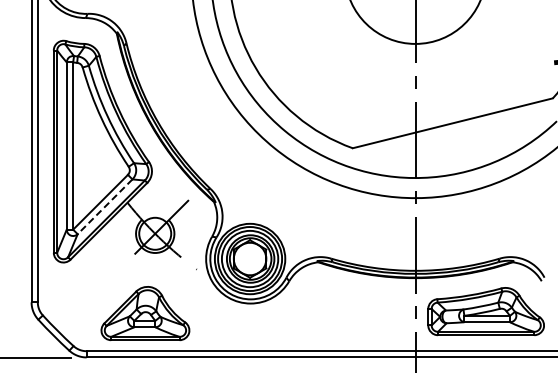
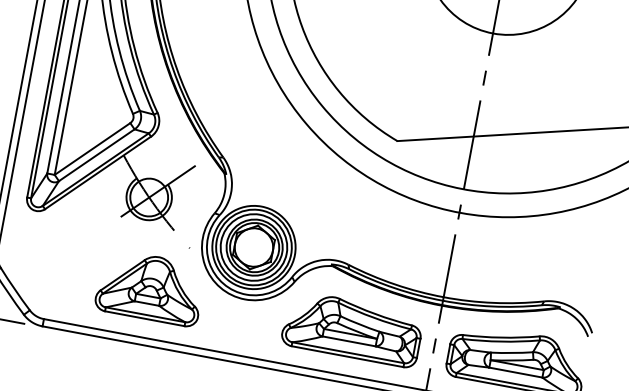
line: (105, 206) -> (97, 155), dashed -> solid
part: (344, 311) -> (352, 329), added
part: (145, 313) -> (150, 287), moved

